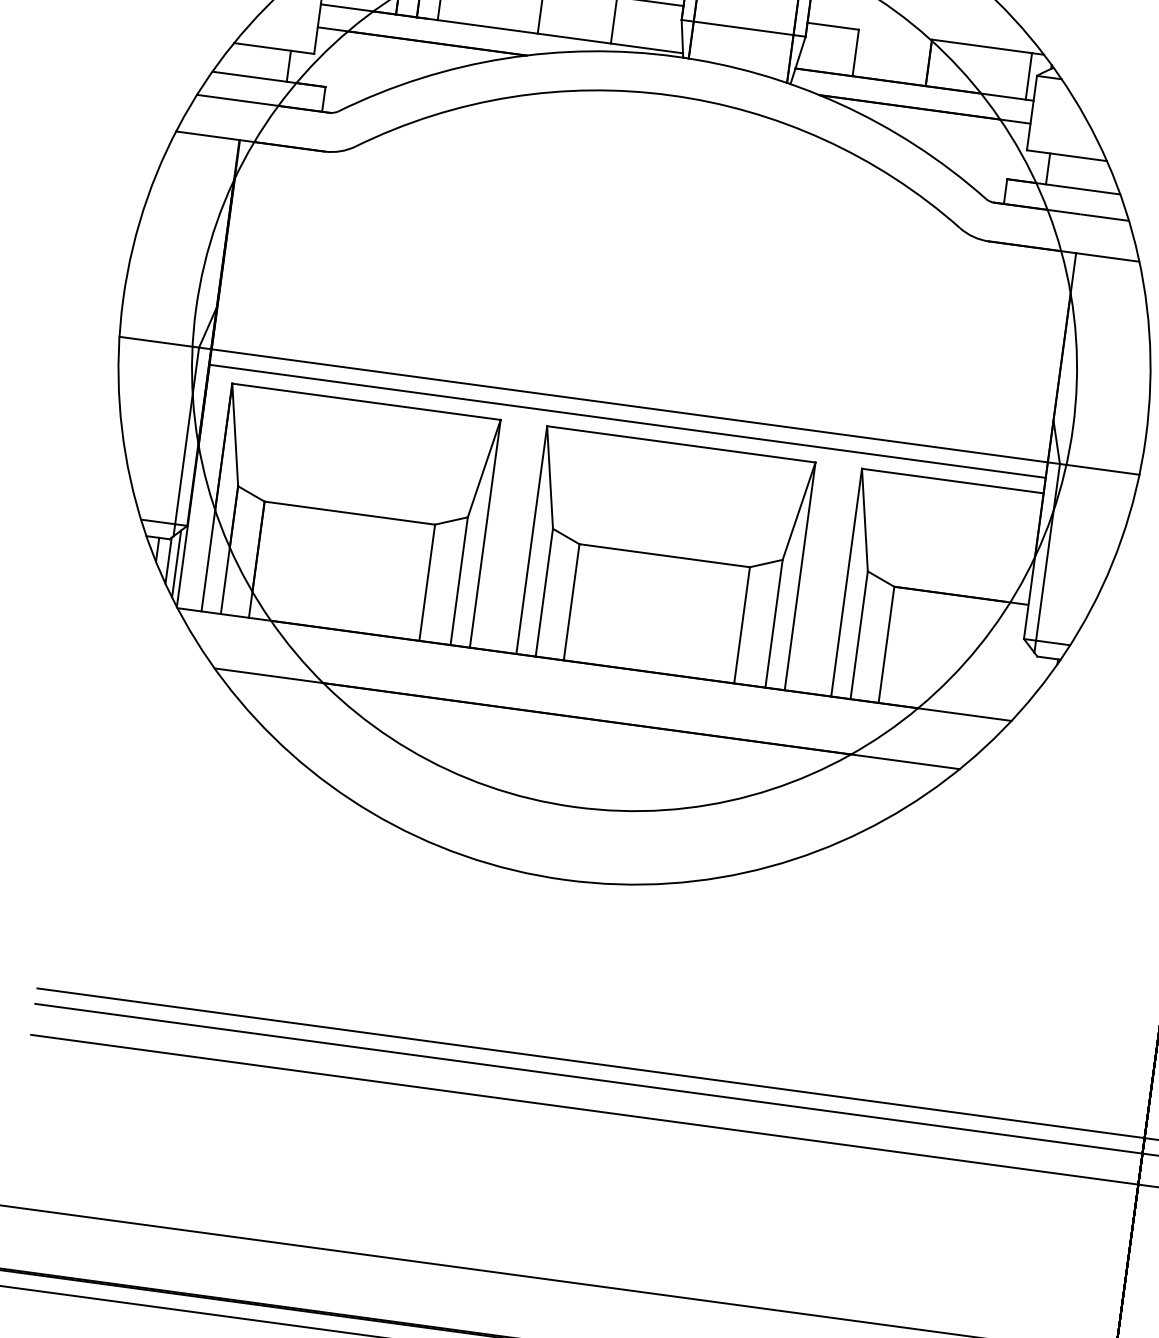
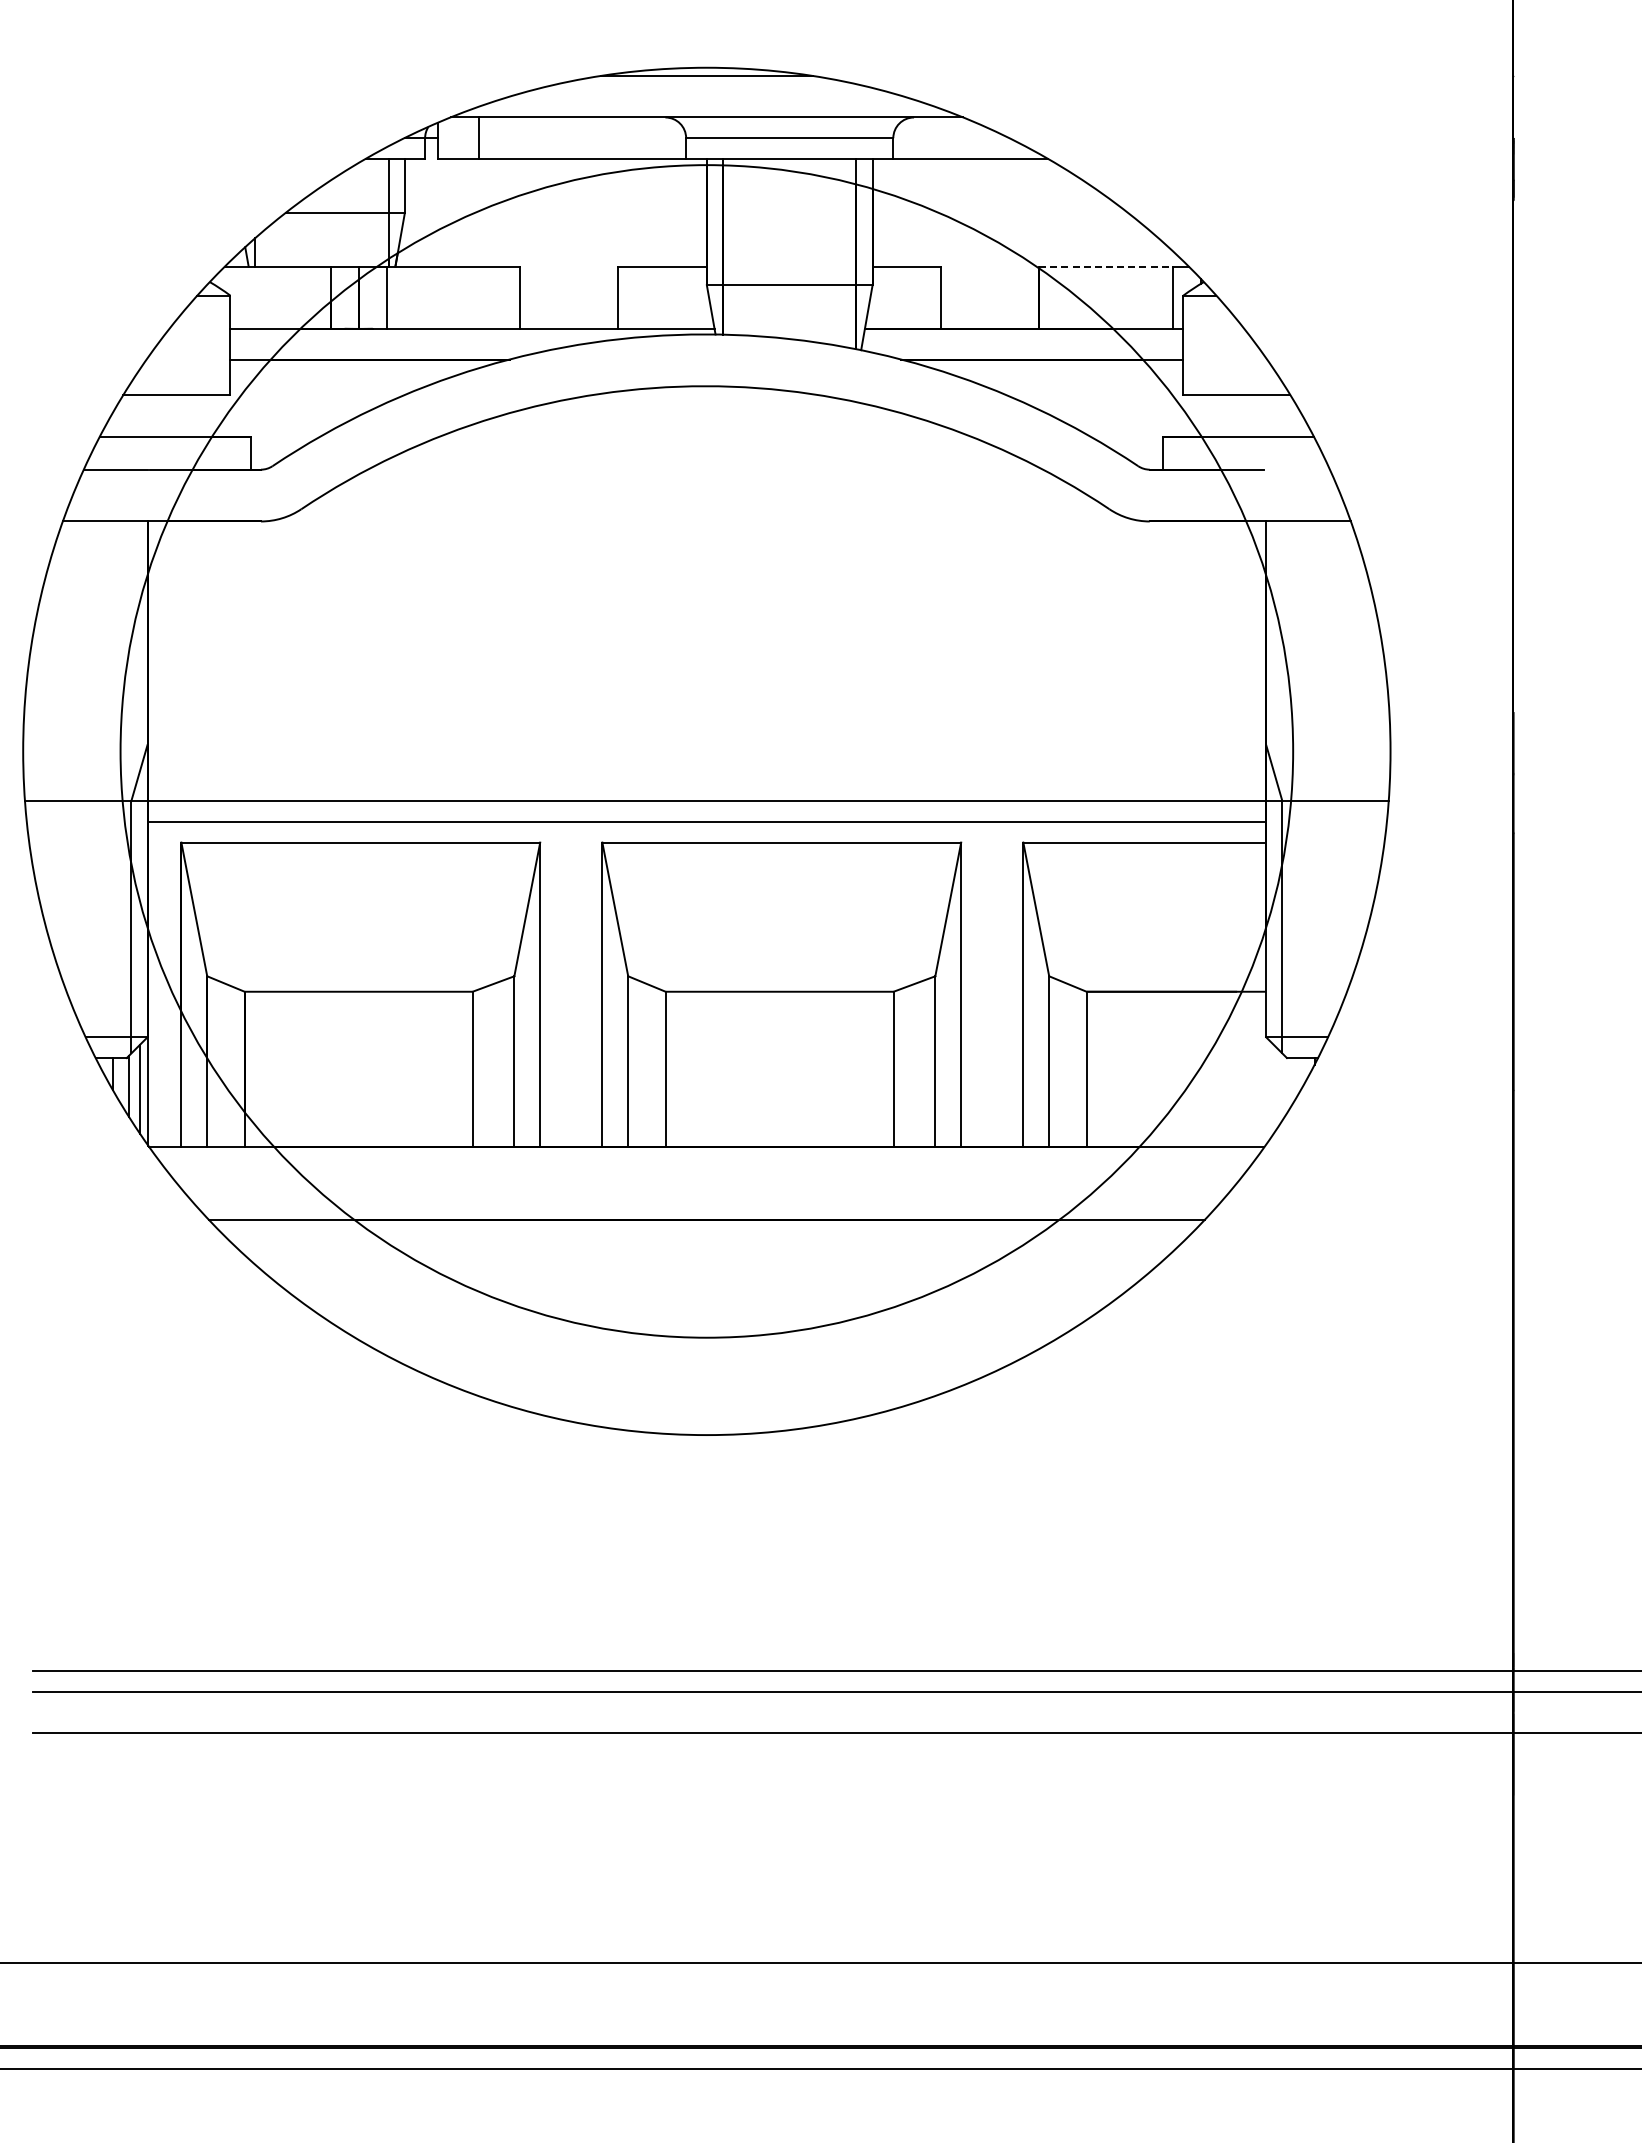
line: (981, 46) -> (1105, 266), solid -> dashed
line: (289, 66) -> (199, 415), removed
line: (1048, 168) -> (1214, 415), removed
line: (1104, 217) -> (1297, 469), removed

